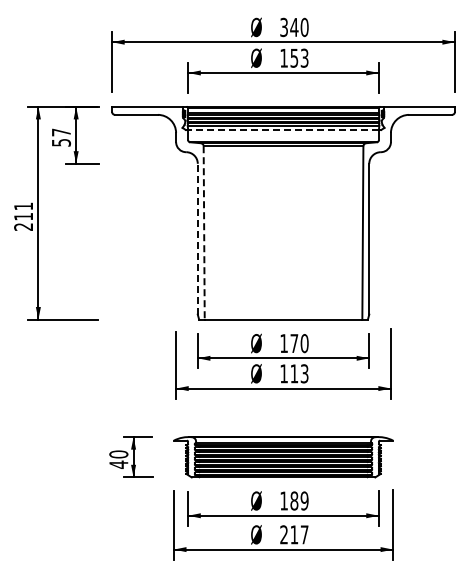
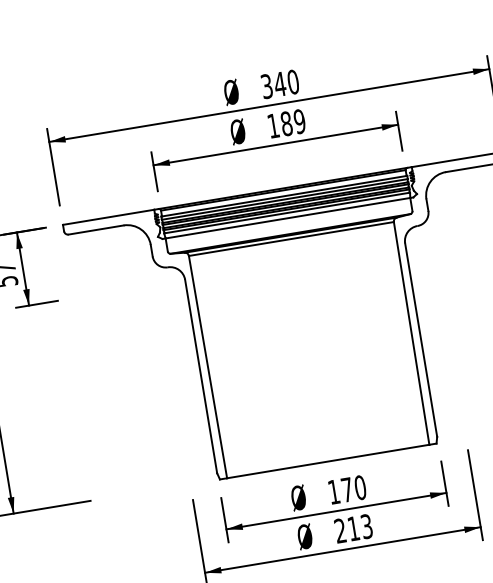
text: (299, 57) -> (293, 121), 153 -> 189
line: (283, 130) -> (288, 218), dashed -> solid
line: (204, 232) -> (208, 366), dashed -> solid
line: (197, 238) -> (200, 375), dashed -> solid
text: (283, 373) -> (339, 530), 113 -> 213

